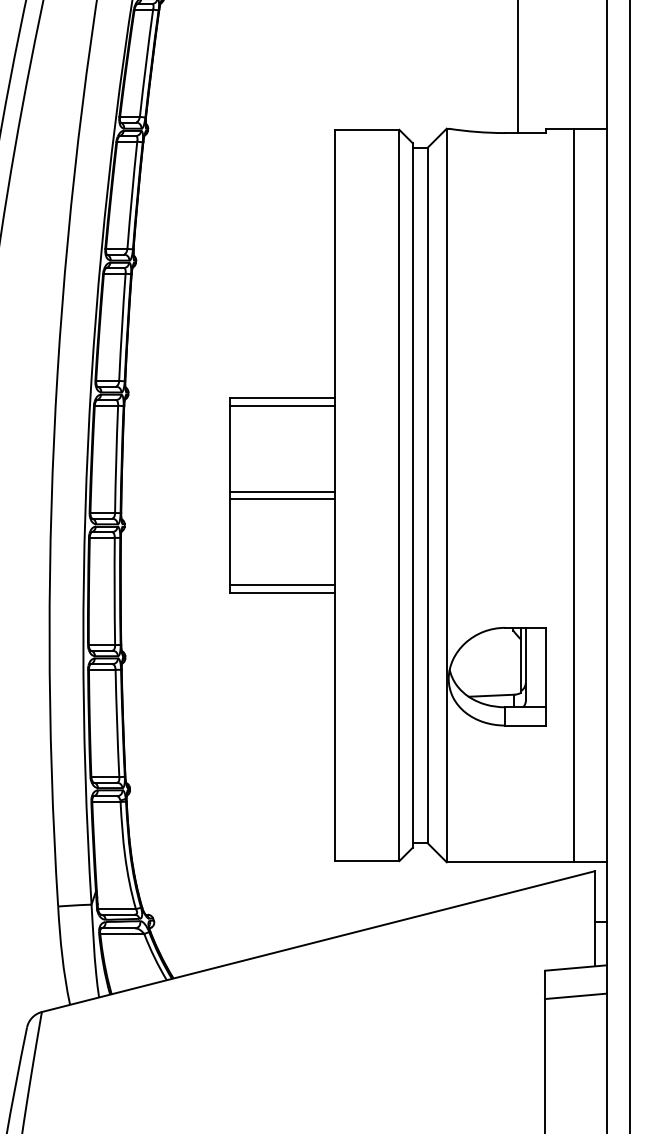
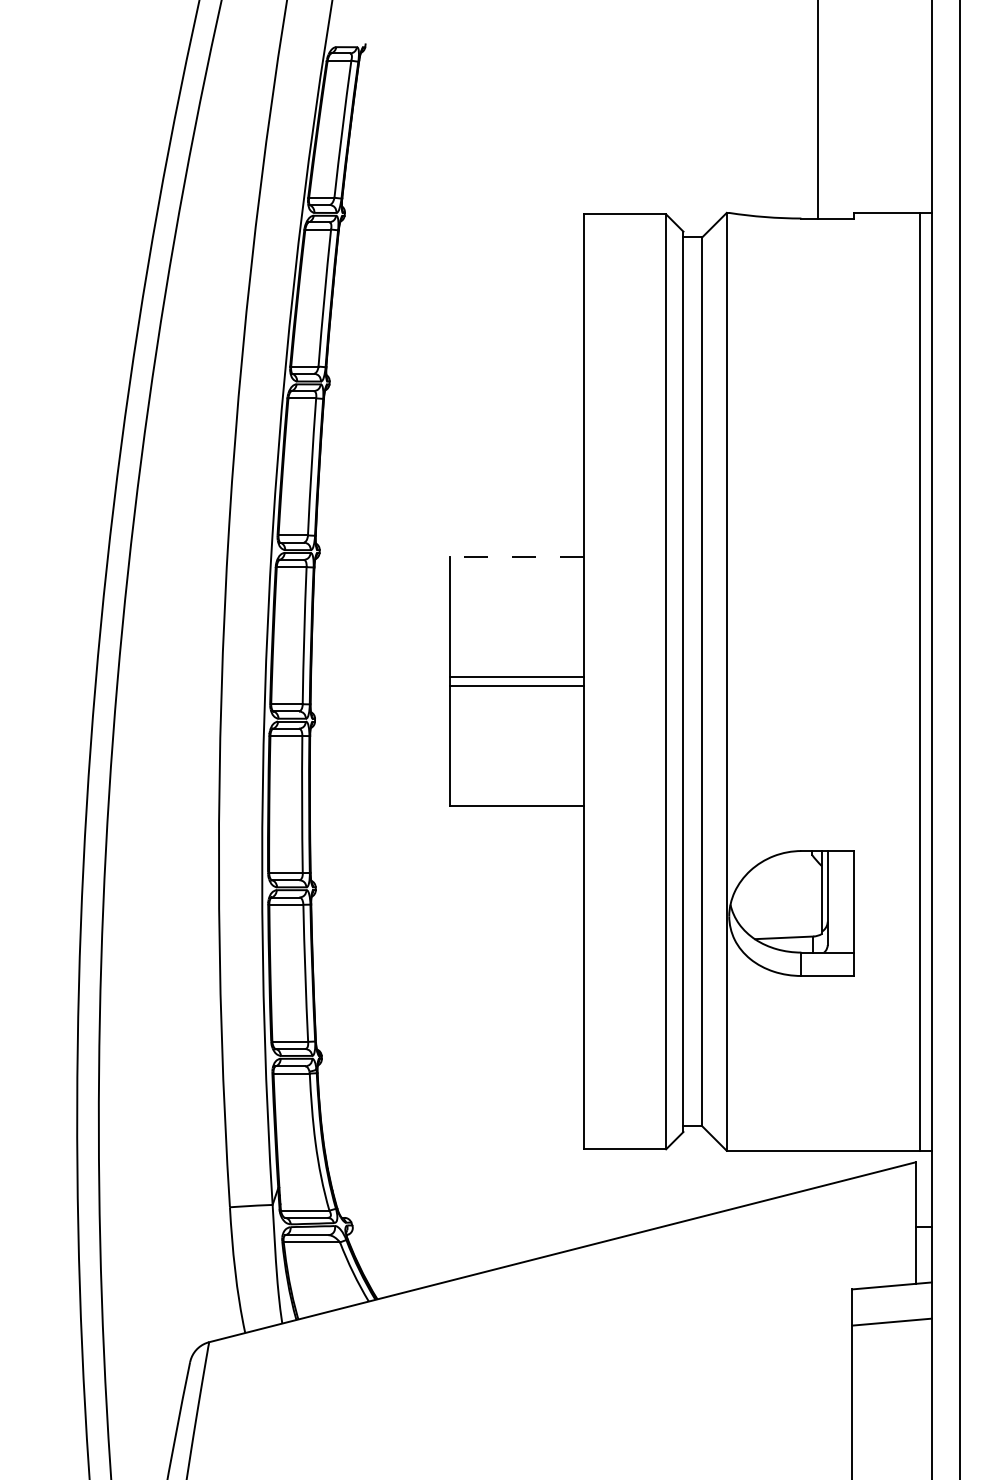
line: (282, 398) -> (516, 557), solid -> dashed
line: (282, 406) -> (516, 567), removed
line: (574, 495) -> (919, 681), moved
line: (282, 584) -> (516, 795), removed

